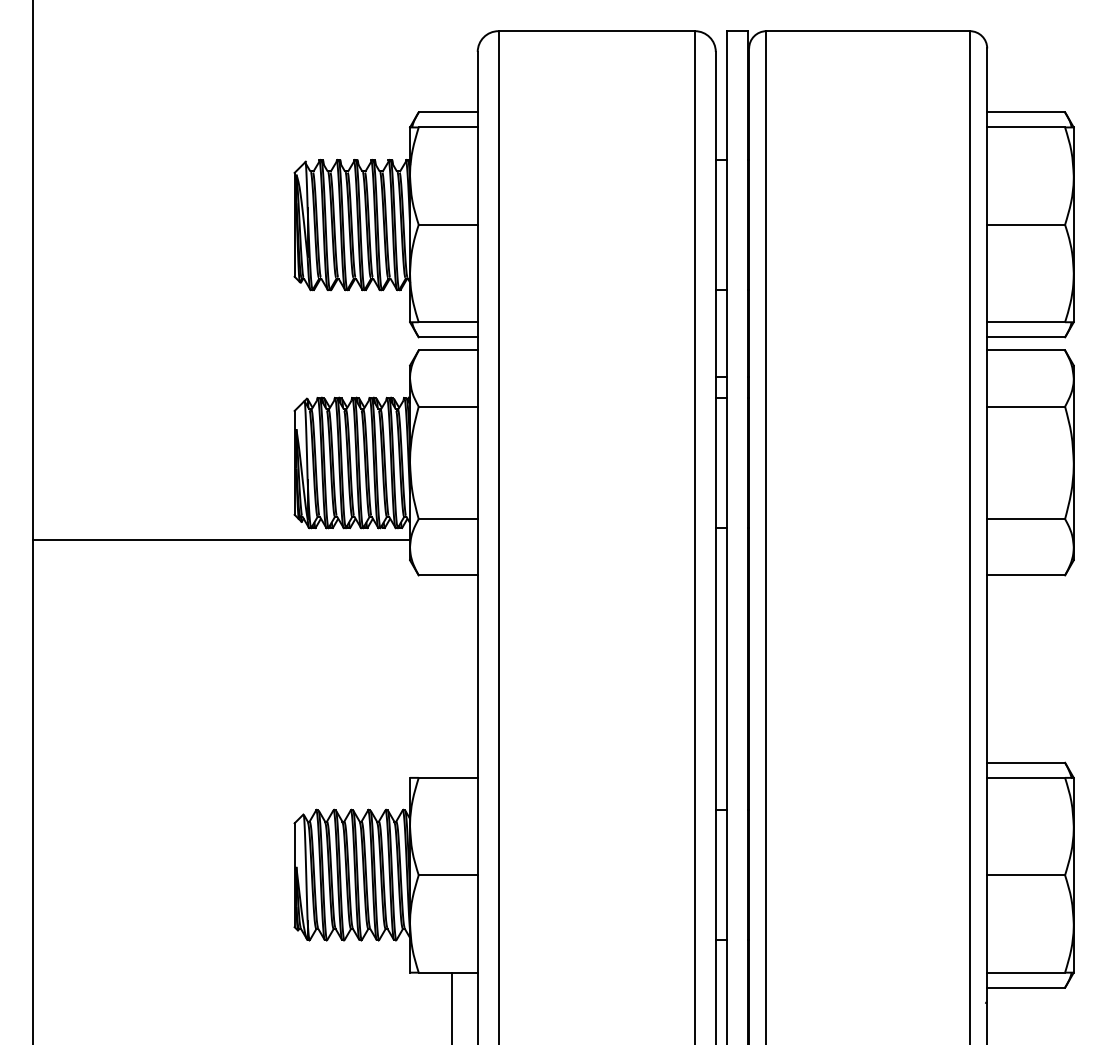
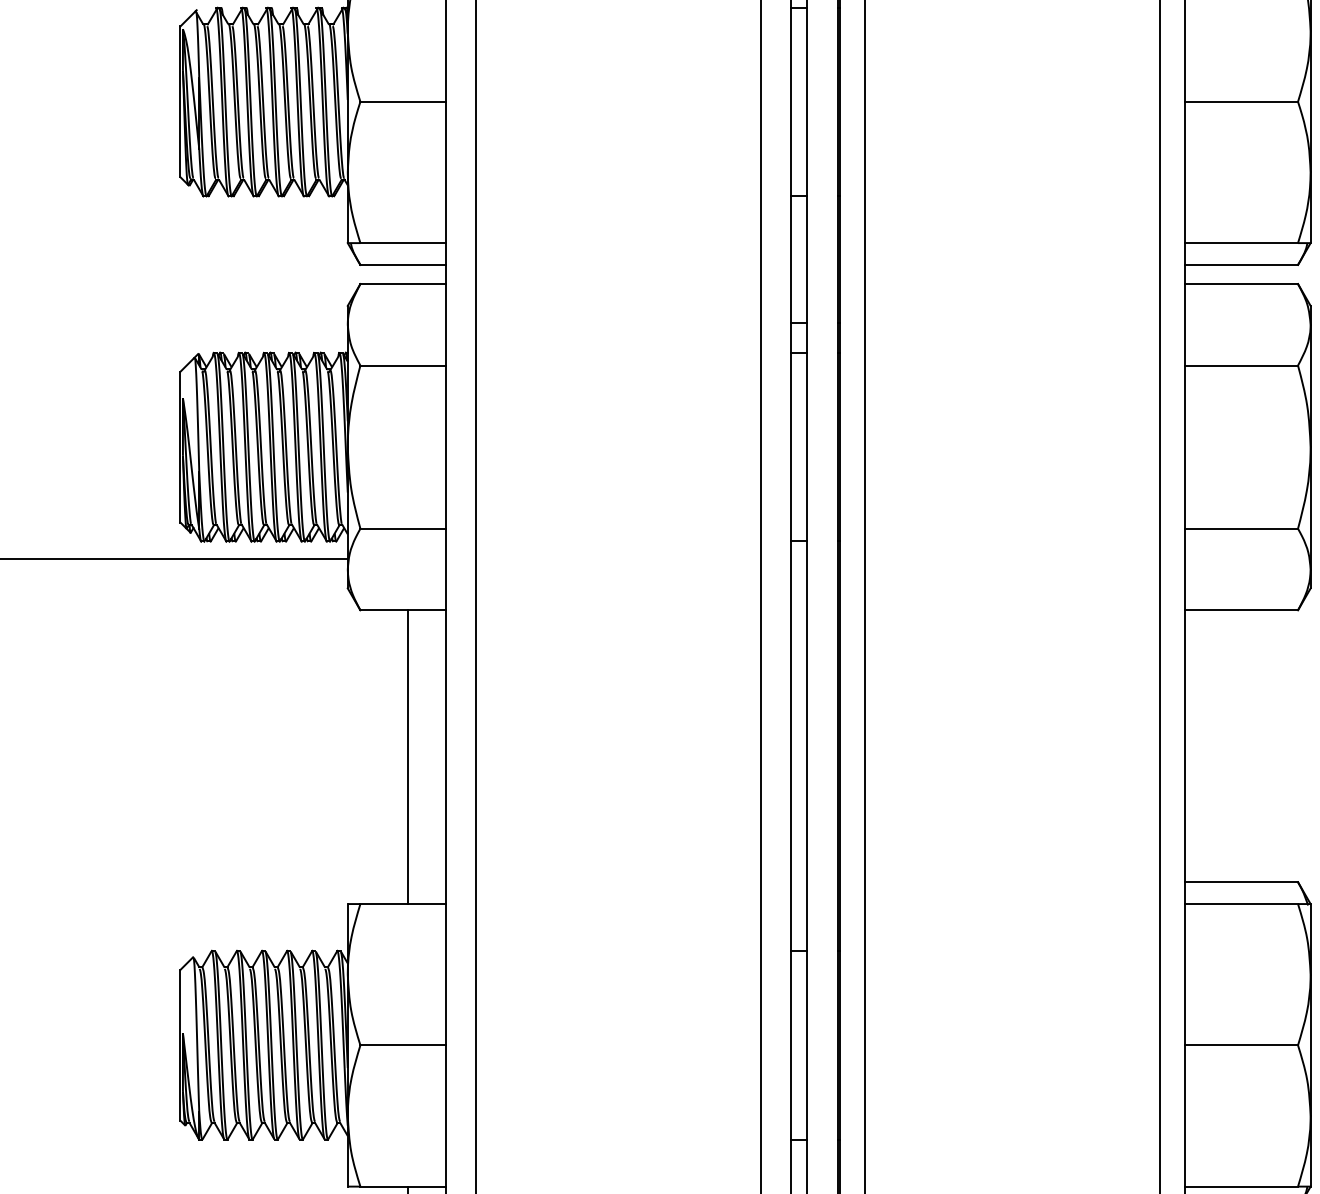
line: (451, 676) -> (407, 757), added

